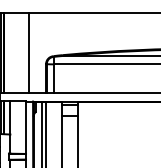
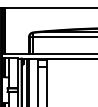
line: (29, 52) -> (19, 30), removed

